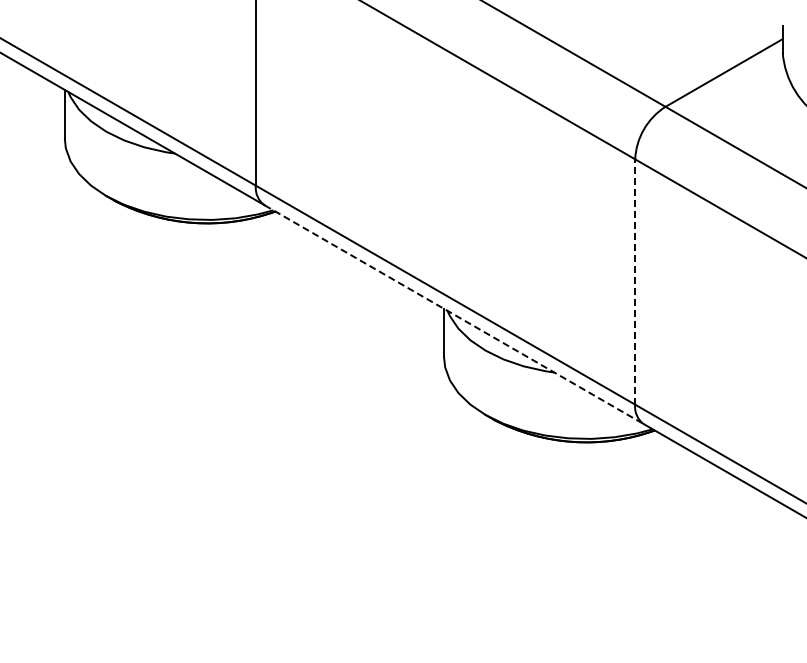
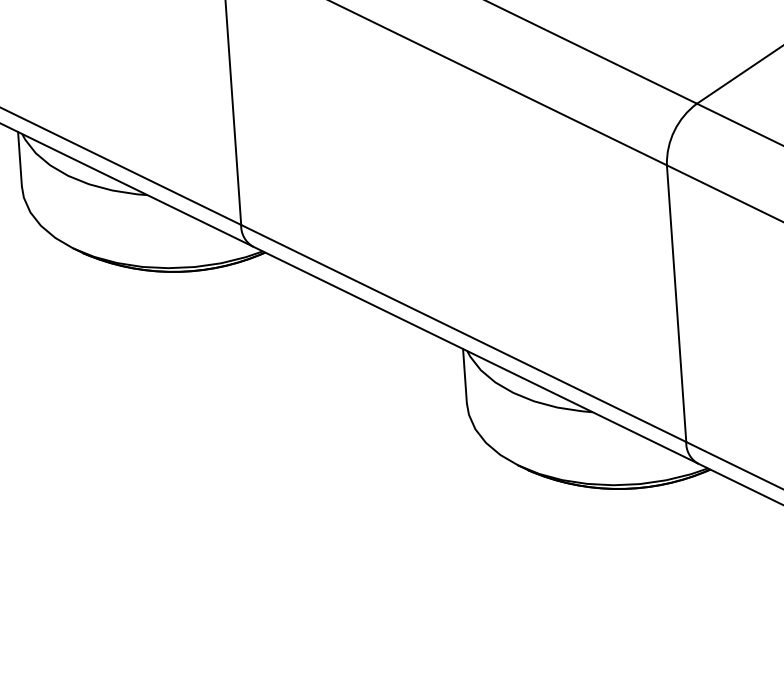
line: (635, 282) -> (676, 304), dashed -> solid
line: (454, 314) -> (475, 354), dashed -> solid

